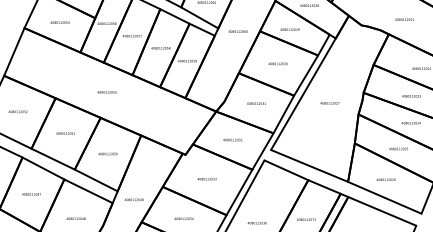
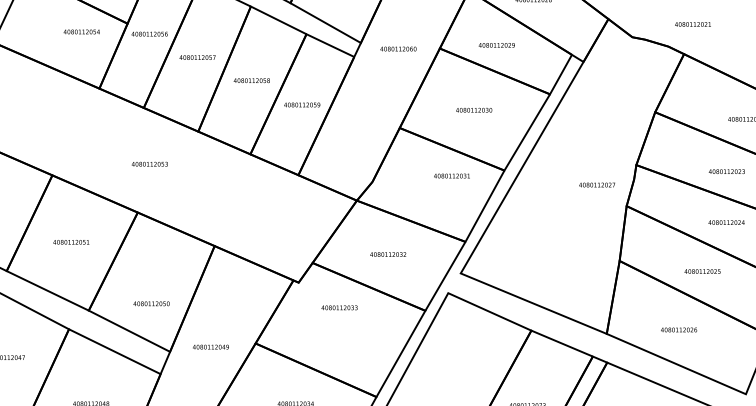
text: (404, 19) -> (692, 24), moved
text: (59, 22) -> (80, 31), moved
text: (256, 103) -> (452, 175), moved
text: (329, 103) -> (596, 185), moved
text: (107, 153) -> (150, 302), moved
text: (206, 179) -> (338, 308), moved
text: (133, 199) -> (209, 346), moved

